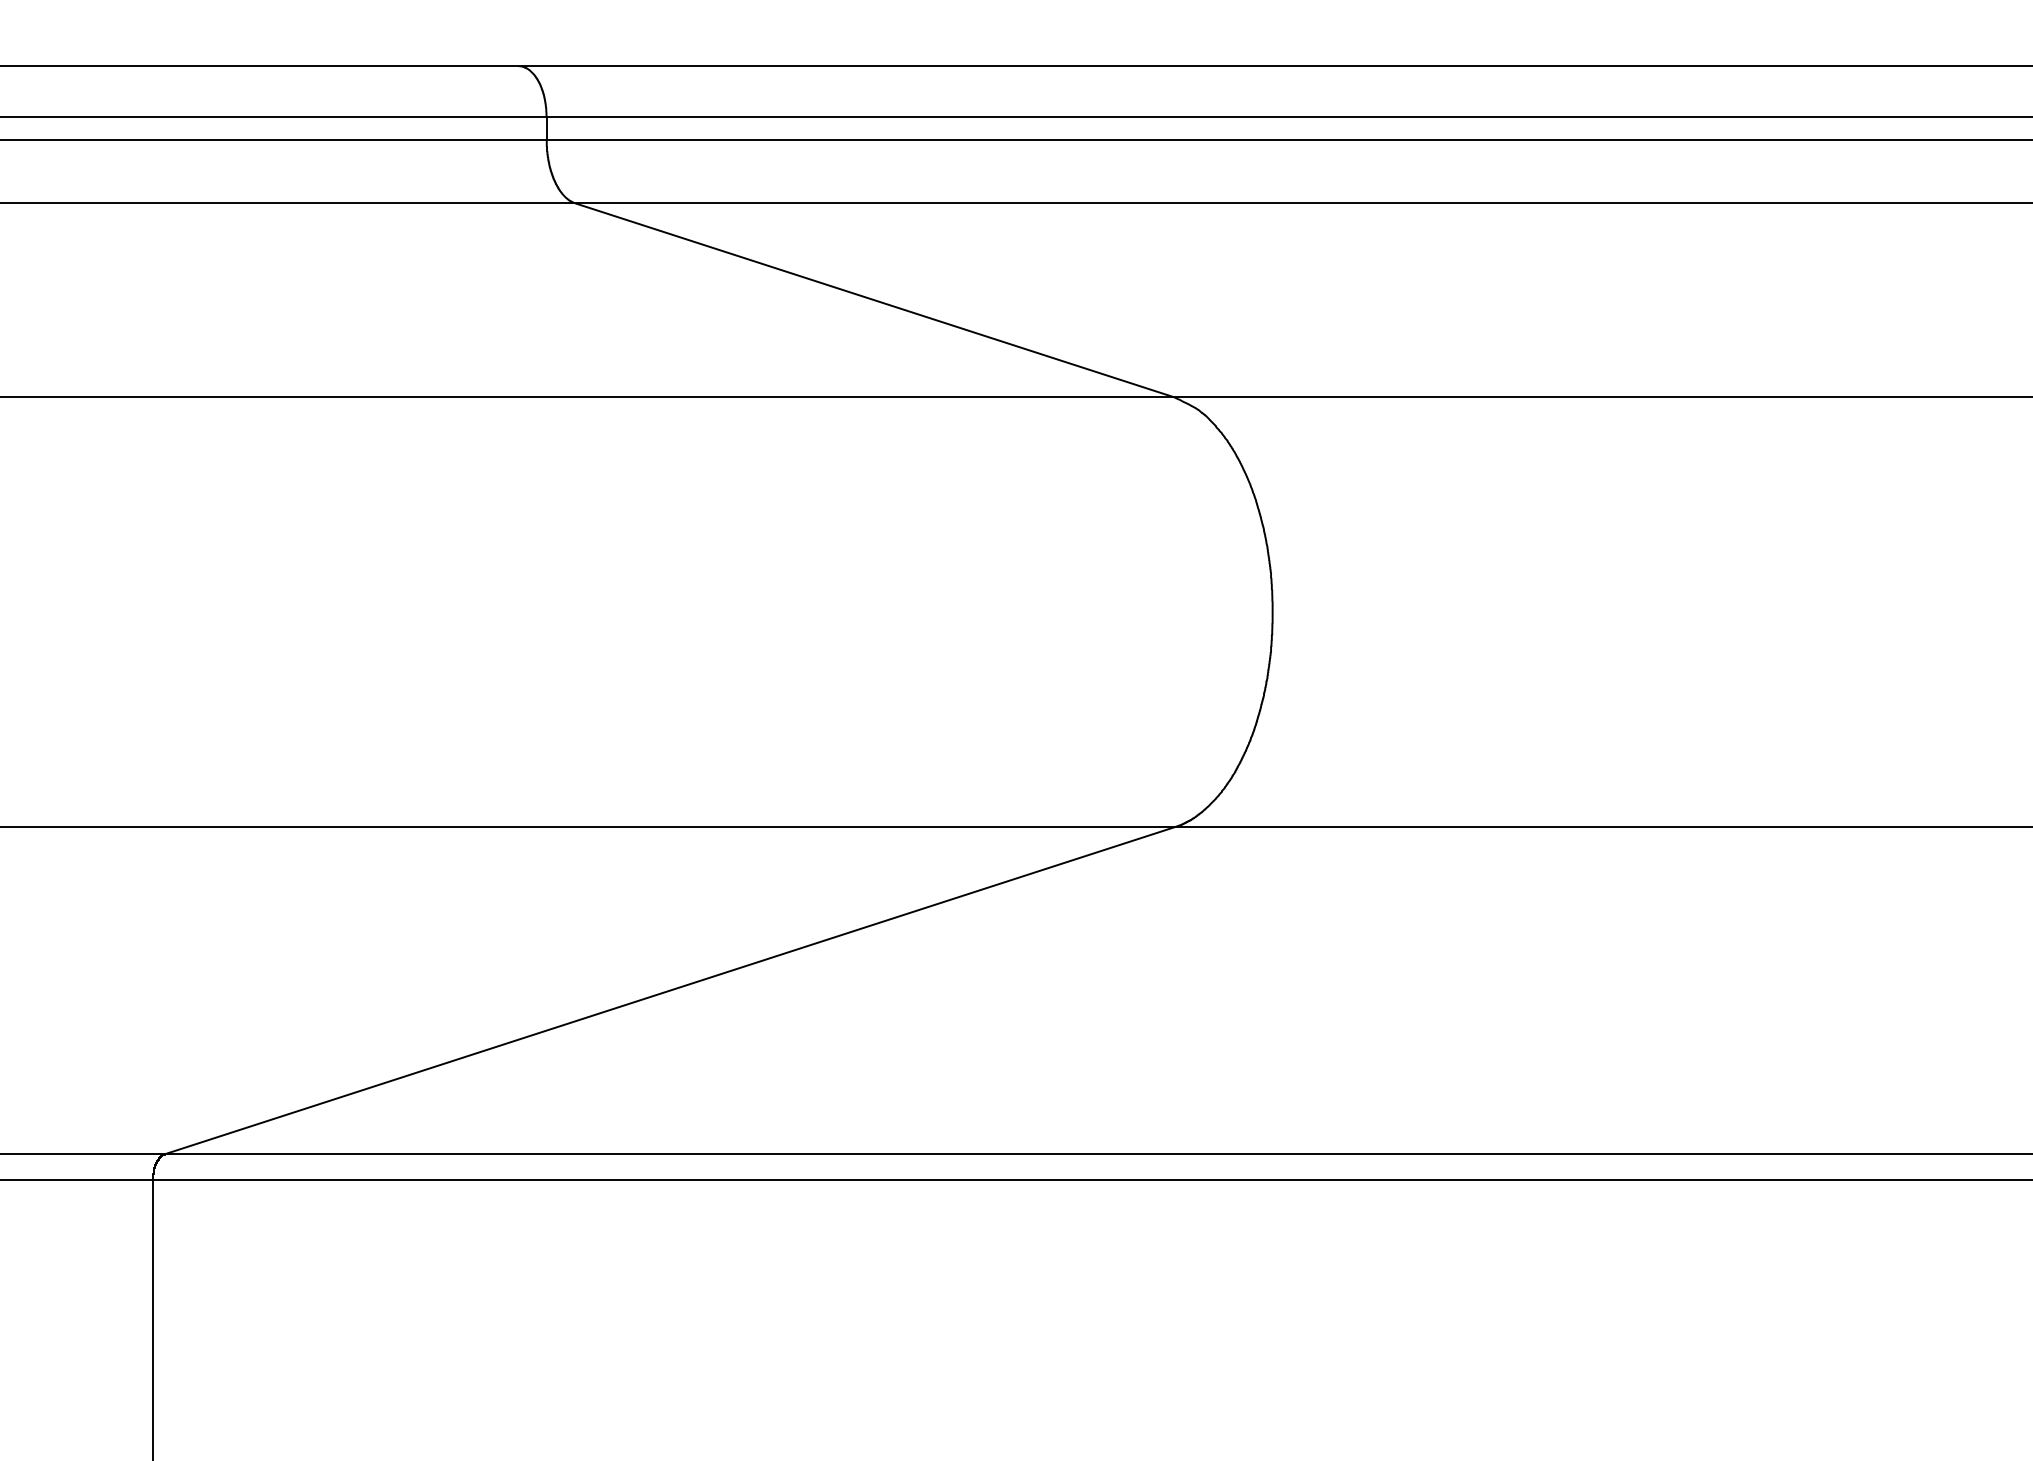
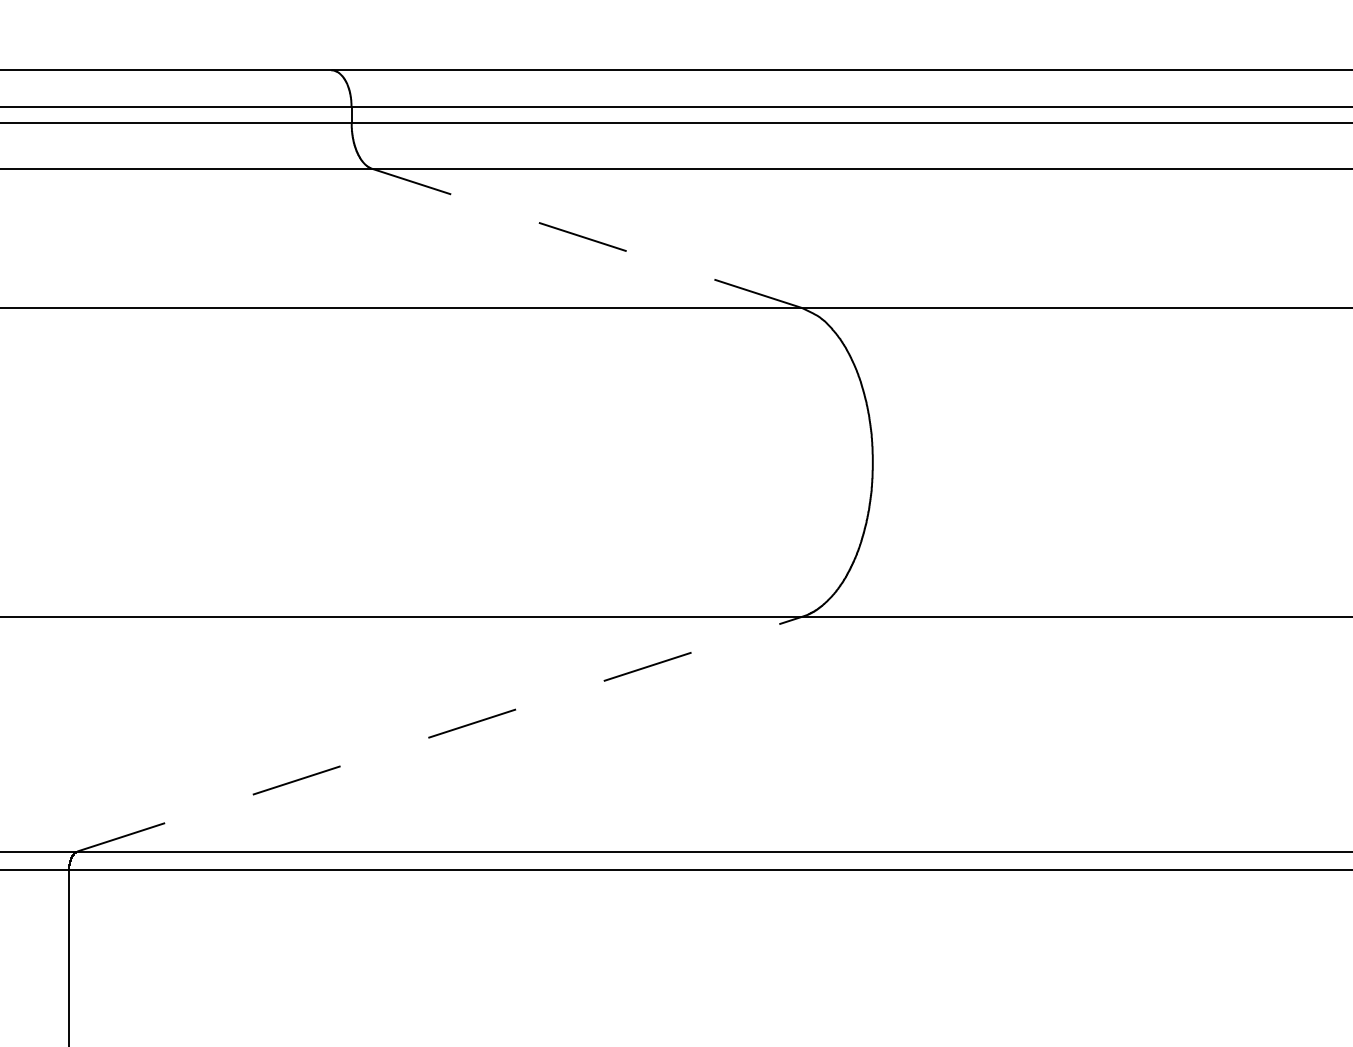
line: (874, 300) -> (587, 238), solid -> dashed
line: (669, 990) -> (439, 733), solid -> dashed

